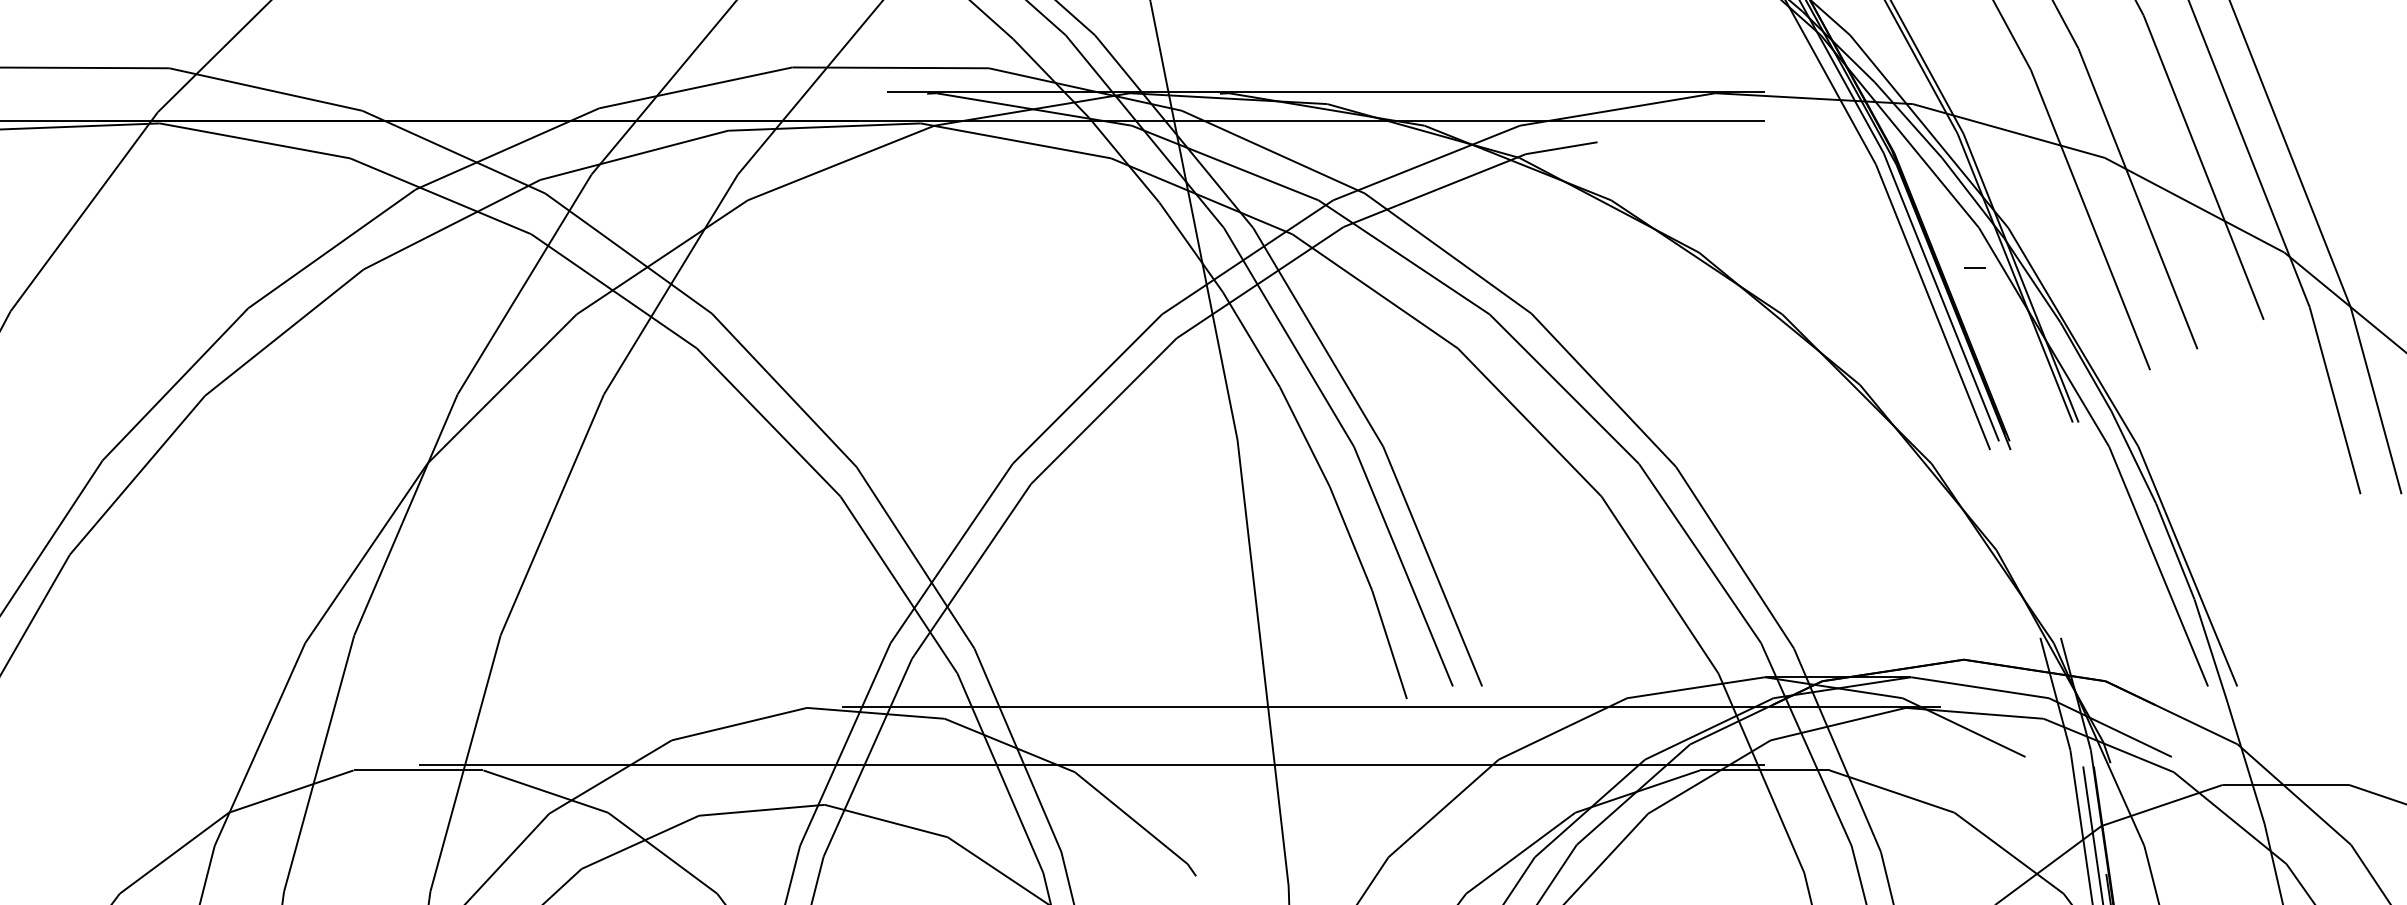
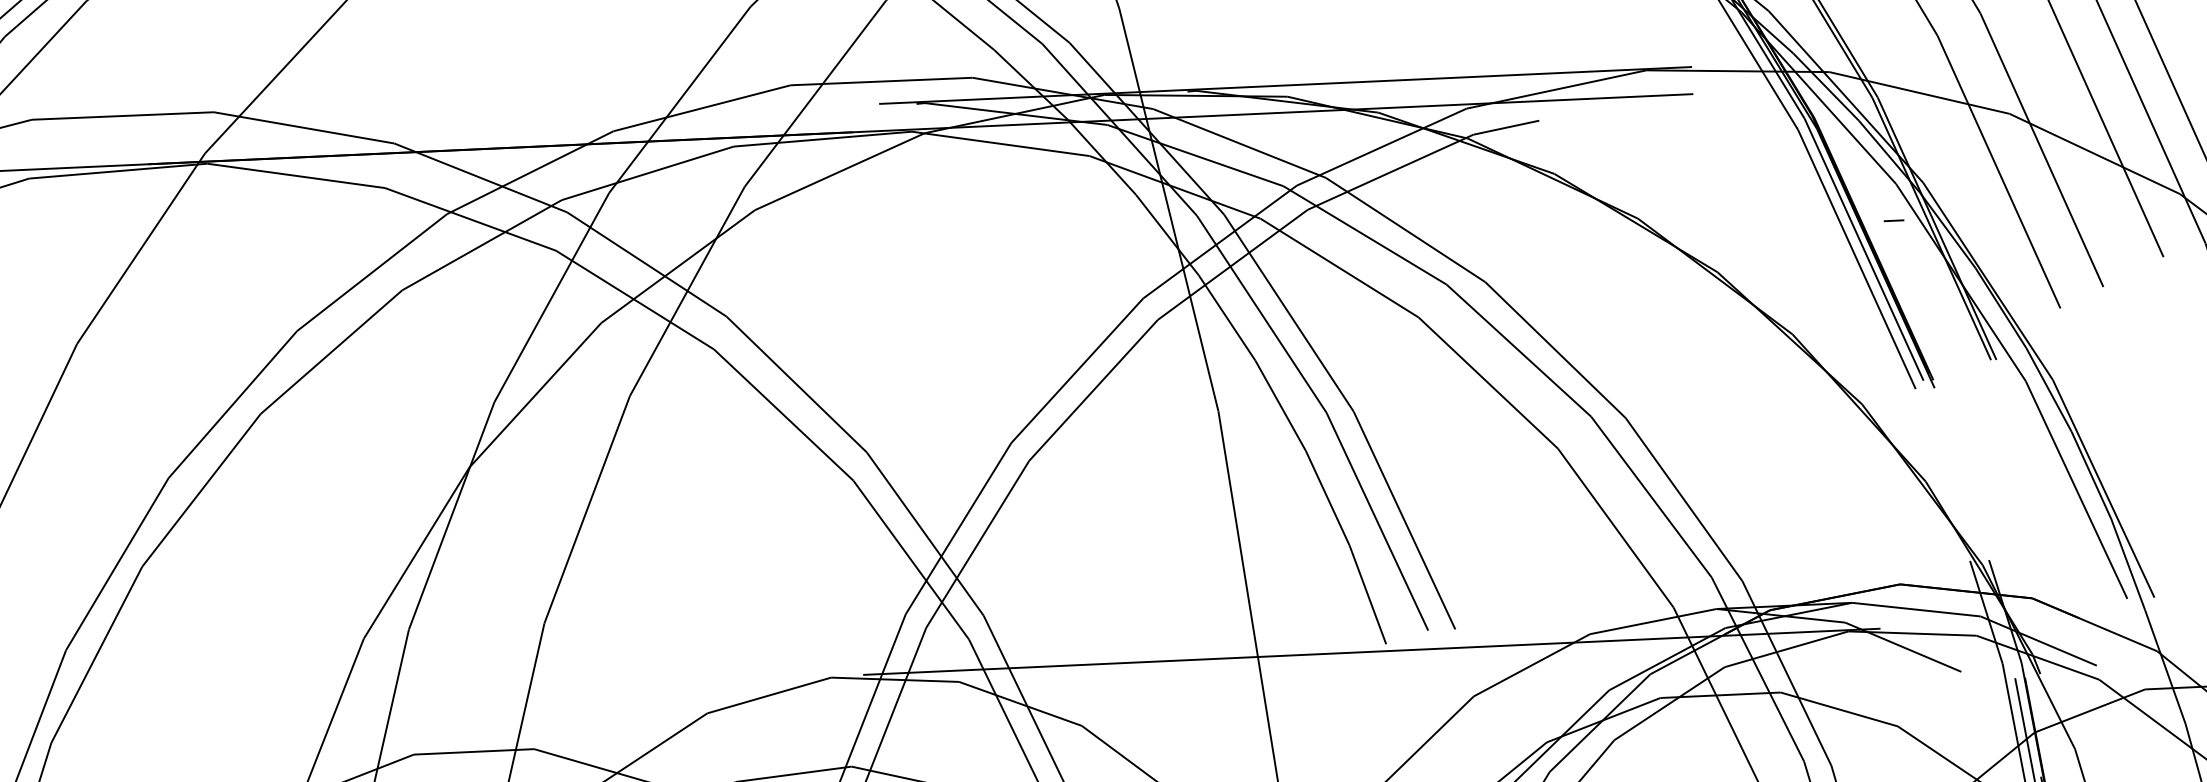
line: (1091, 765) -> (1096, 718), removed

